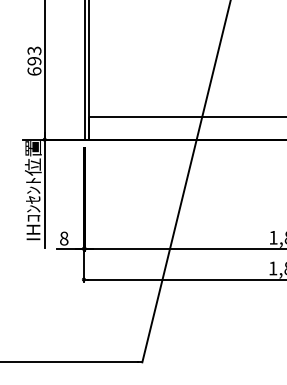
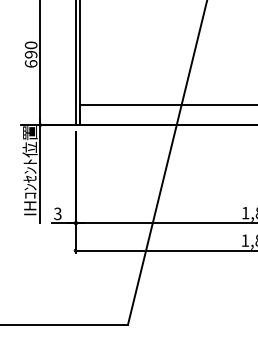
text: (34, 50) -> (31, 45), 693 -> 690
text: (63, 238) -> (57, 213), 8 -> 3

